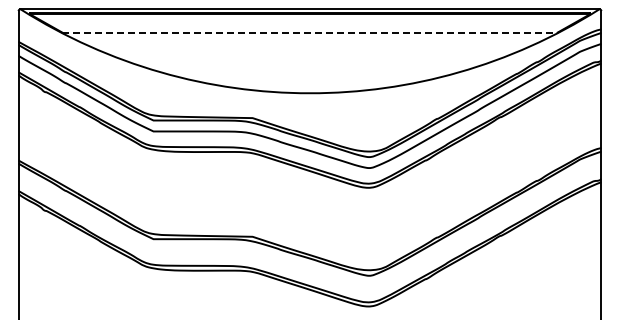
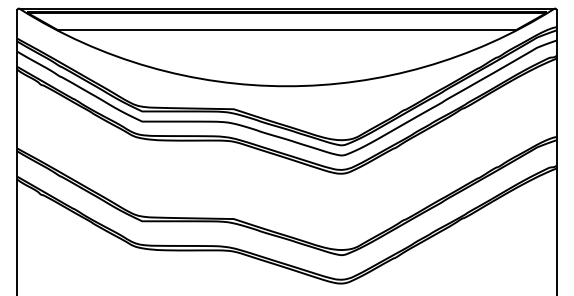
line: (310, 32) -> (287, 30), dashed -> solid

